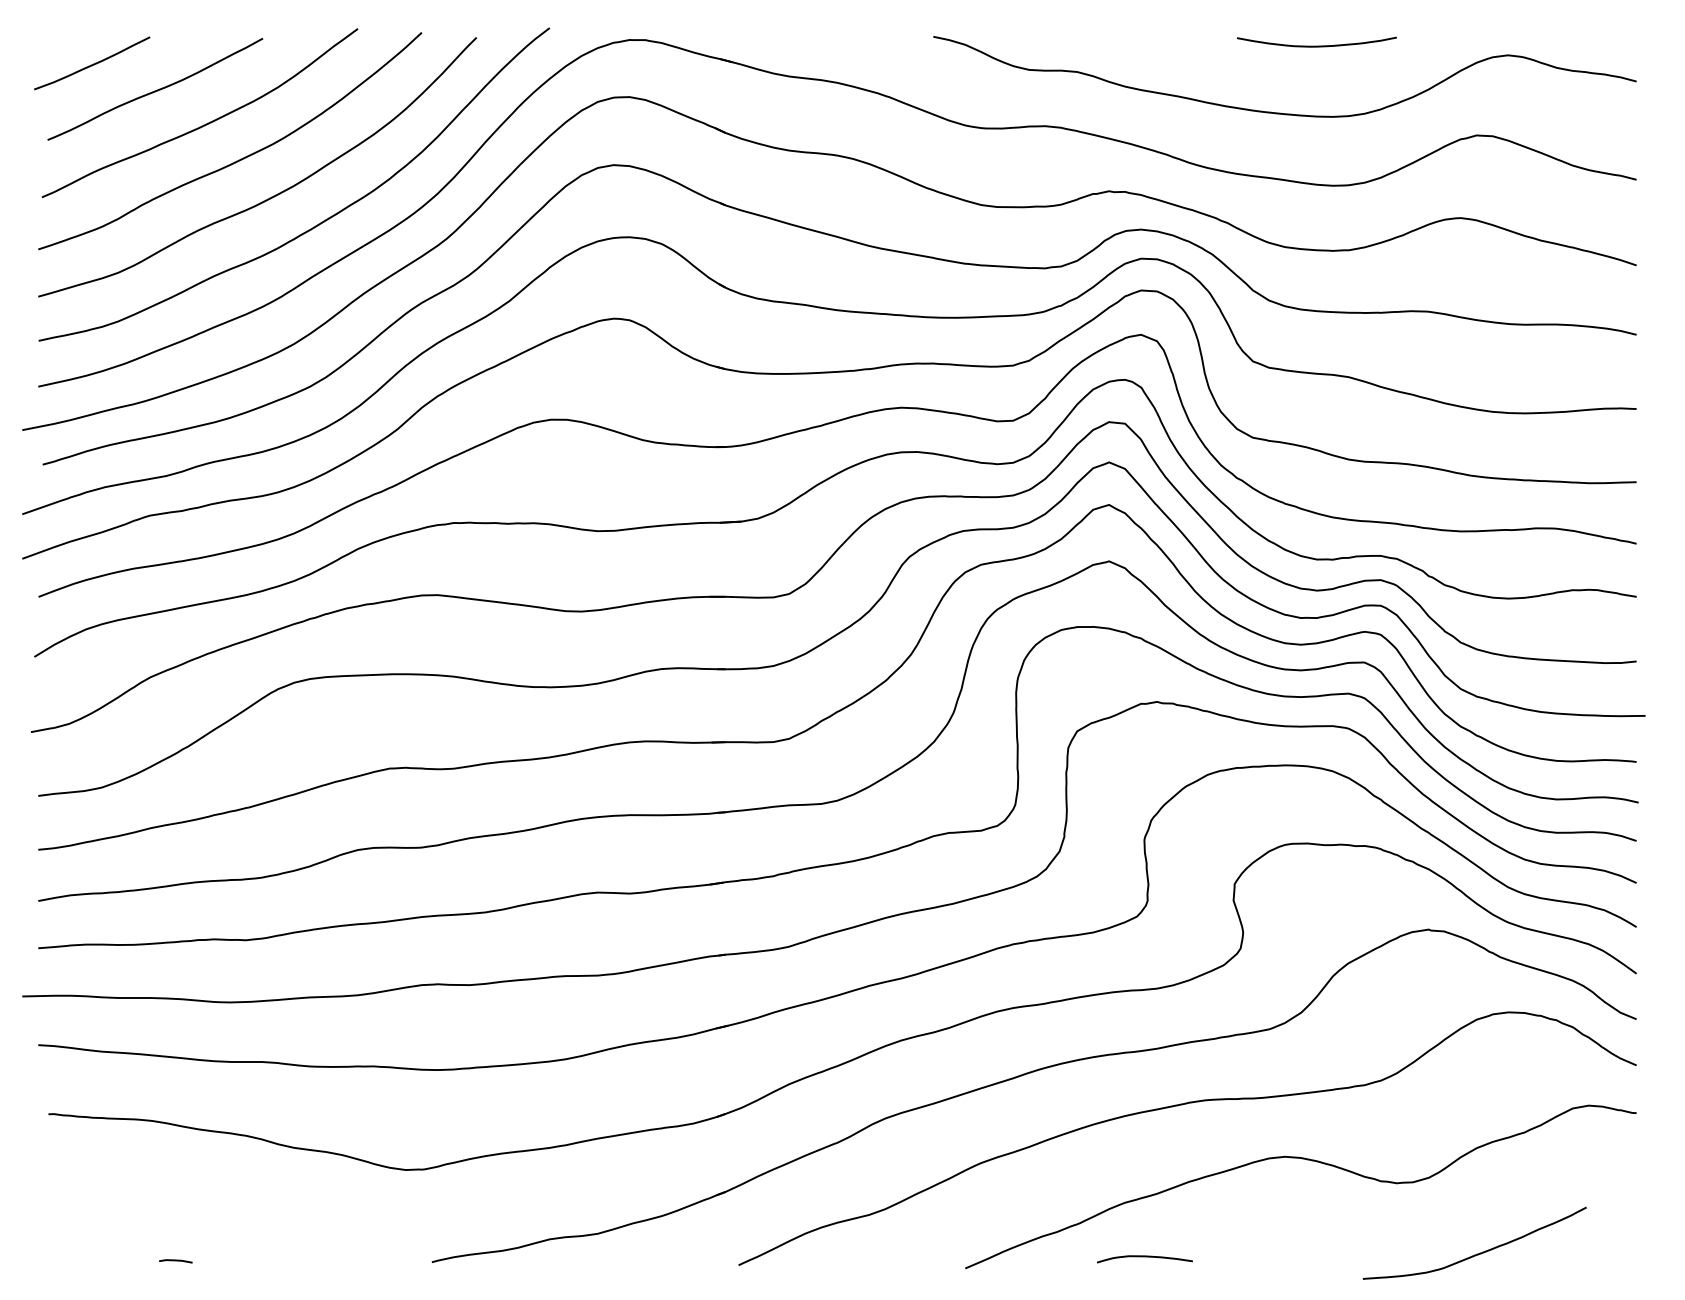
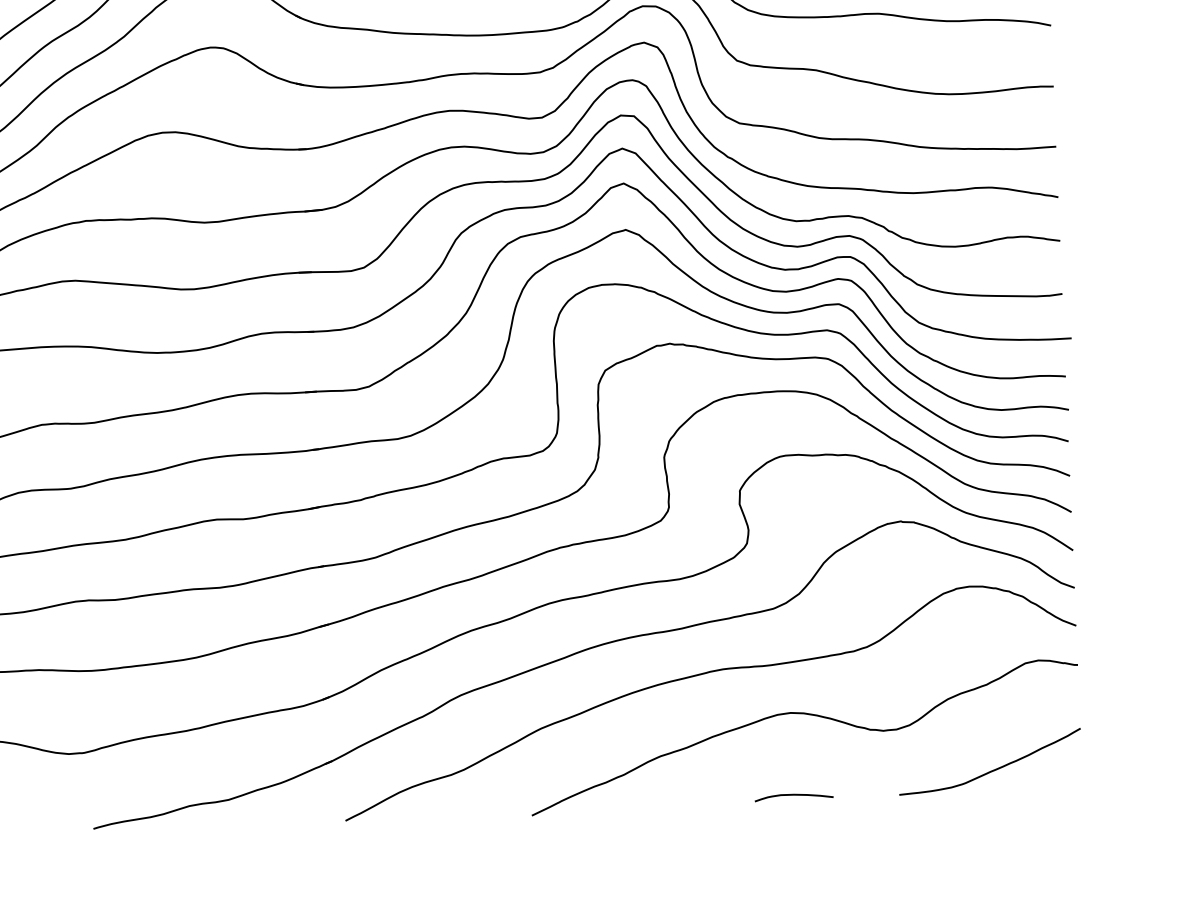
curve: (1477, 1253) -> (992, 770), moved
curve: (1144, 1257) -> (793, 795), moved

